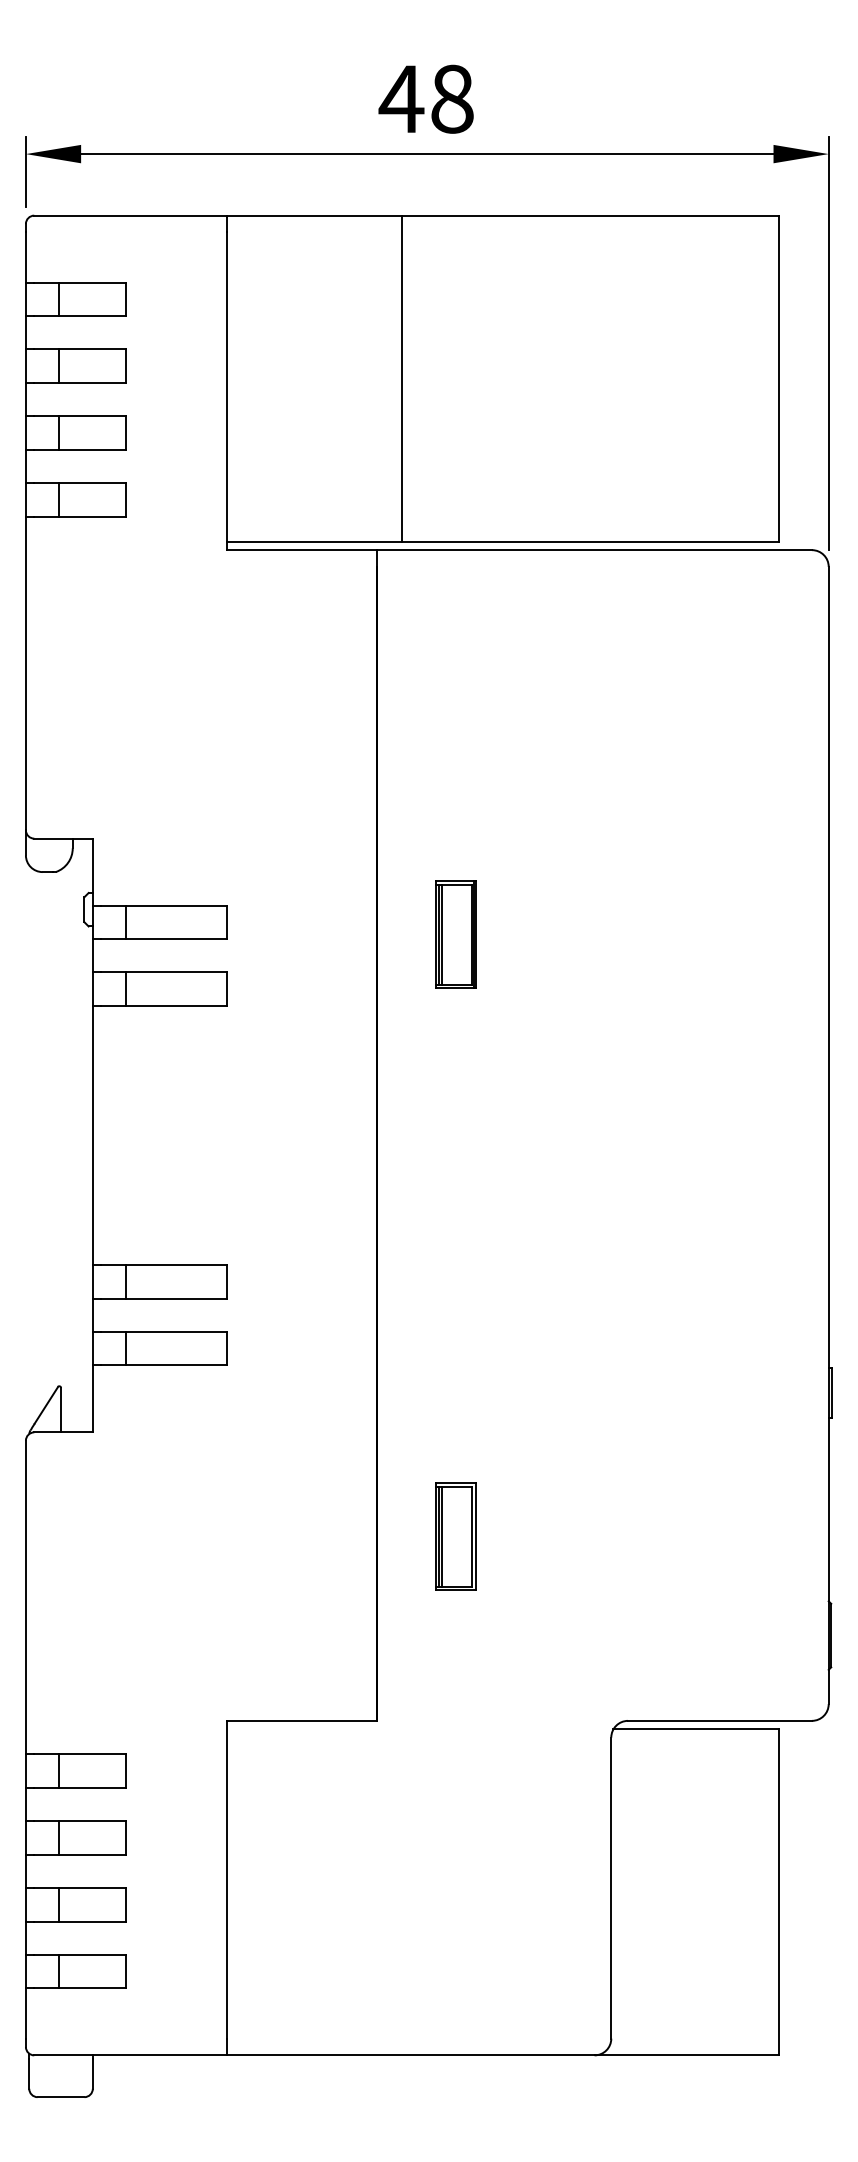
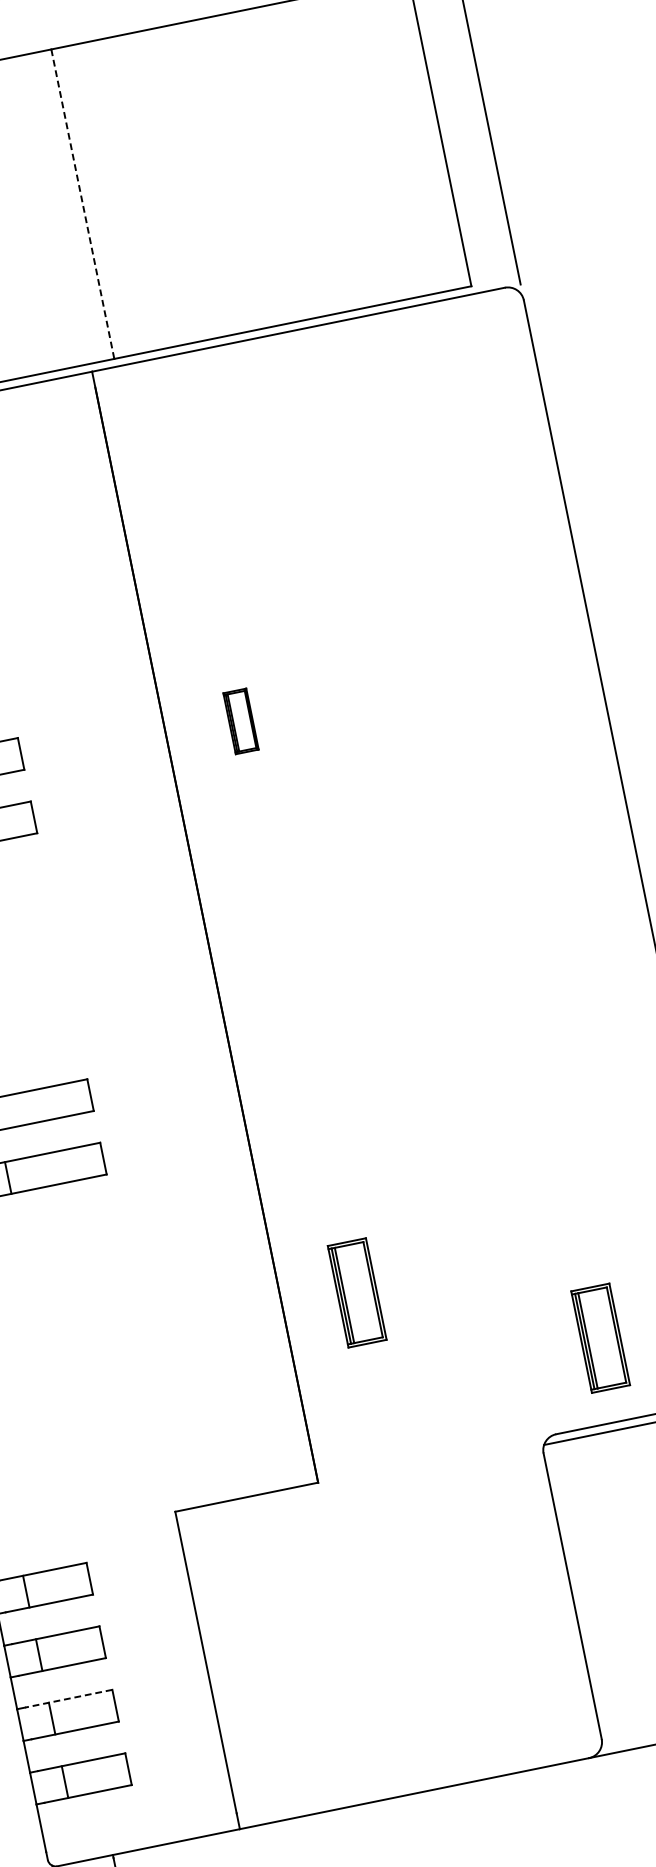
line: (402, 379) -> (83, 204), solid -> dashed
part: (455, 934) -> (240, 721), size x0.6
part: (692, 1632) -> (600, 1337), added
line: (80, 1888) -> (69, 1699), solid -> dashed

